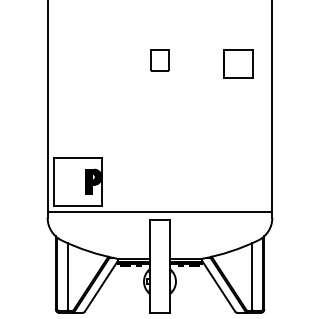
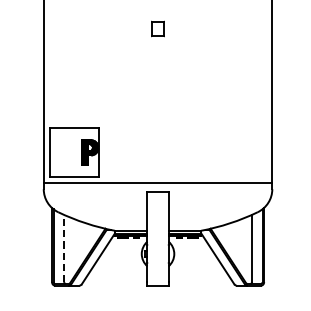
part: (159, 60) -> (157, 29), size x0.7
part: (238, 63) -> (237, 32), removed
line: (67, 275) -> (63, 247), solid -> dashed

